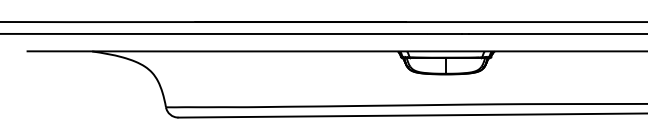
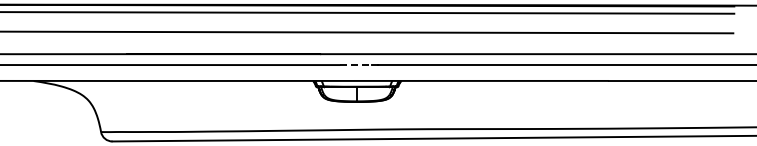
line: (445, 34) -> (356, 65), solid -> dashed

